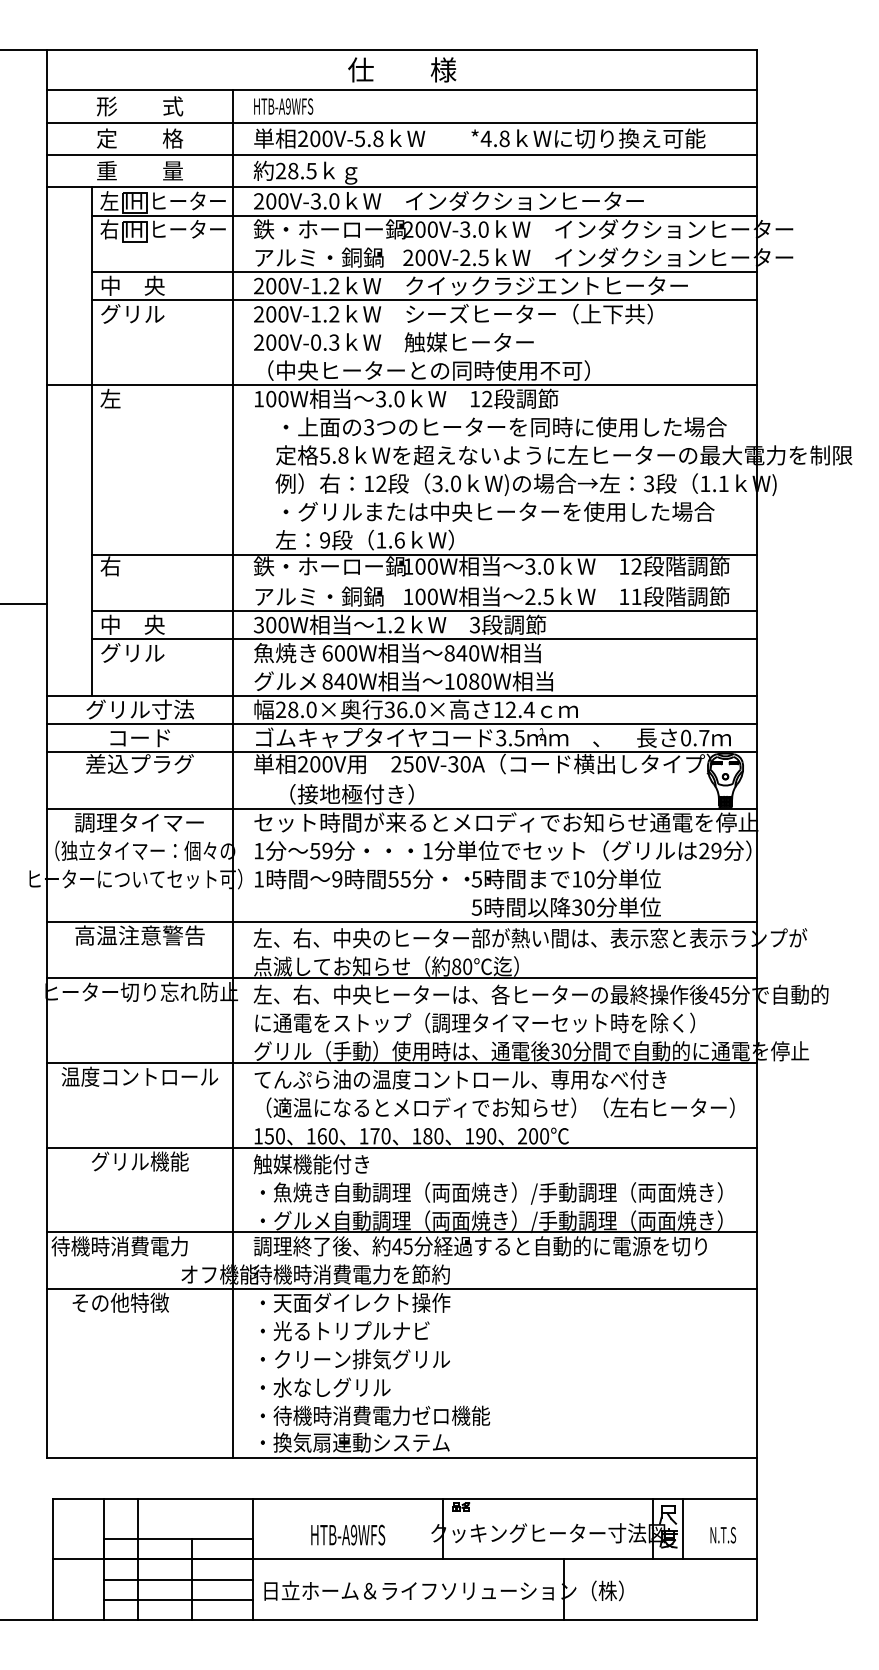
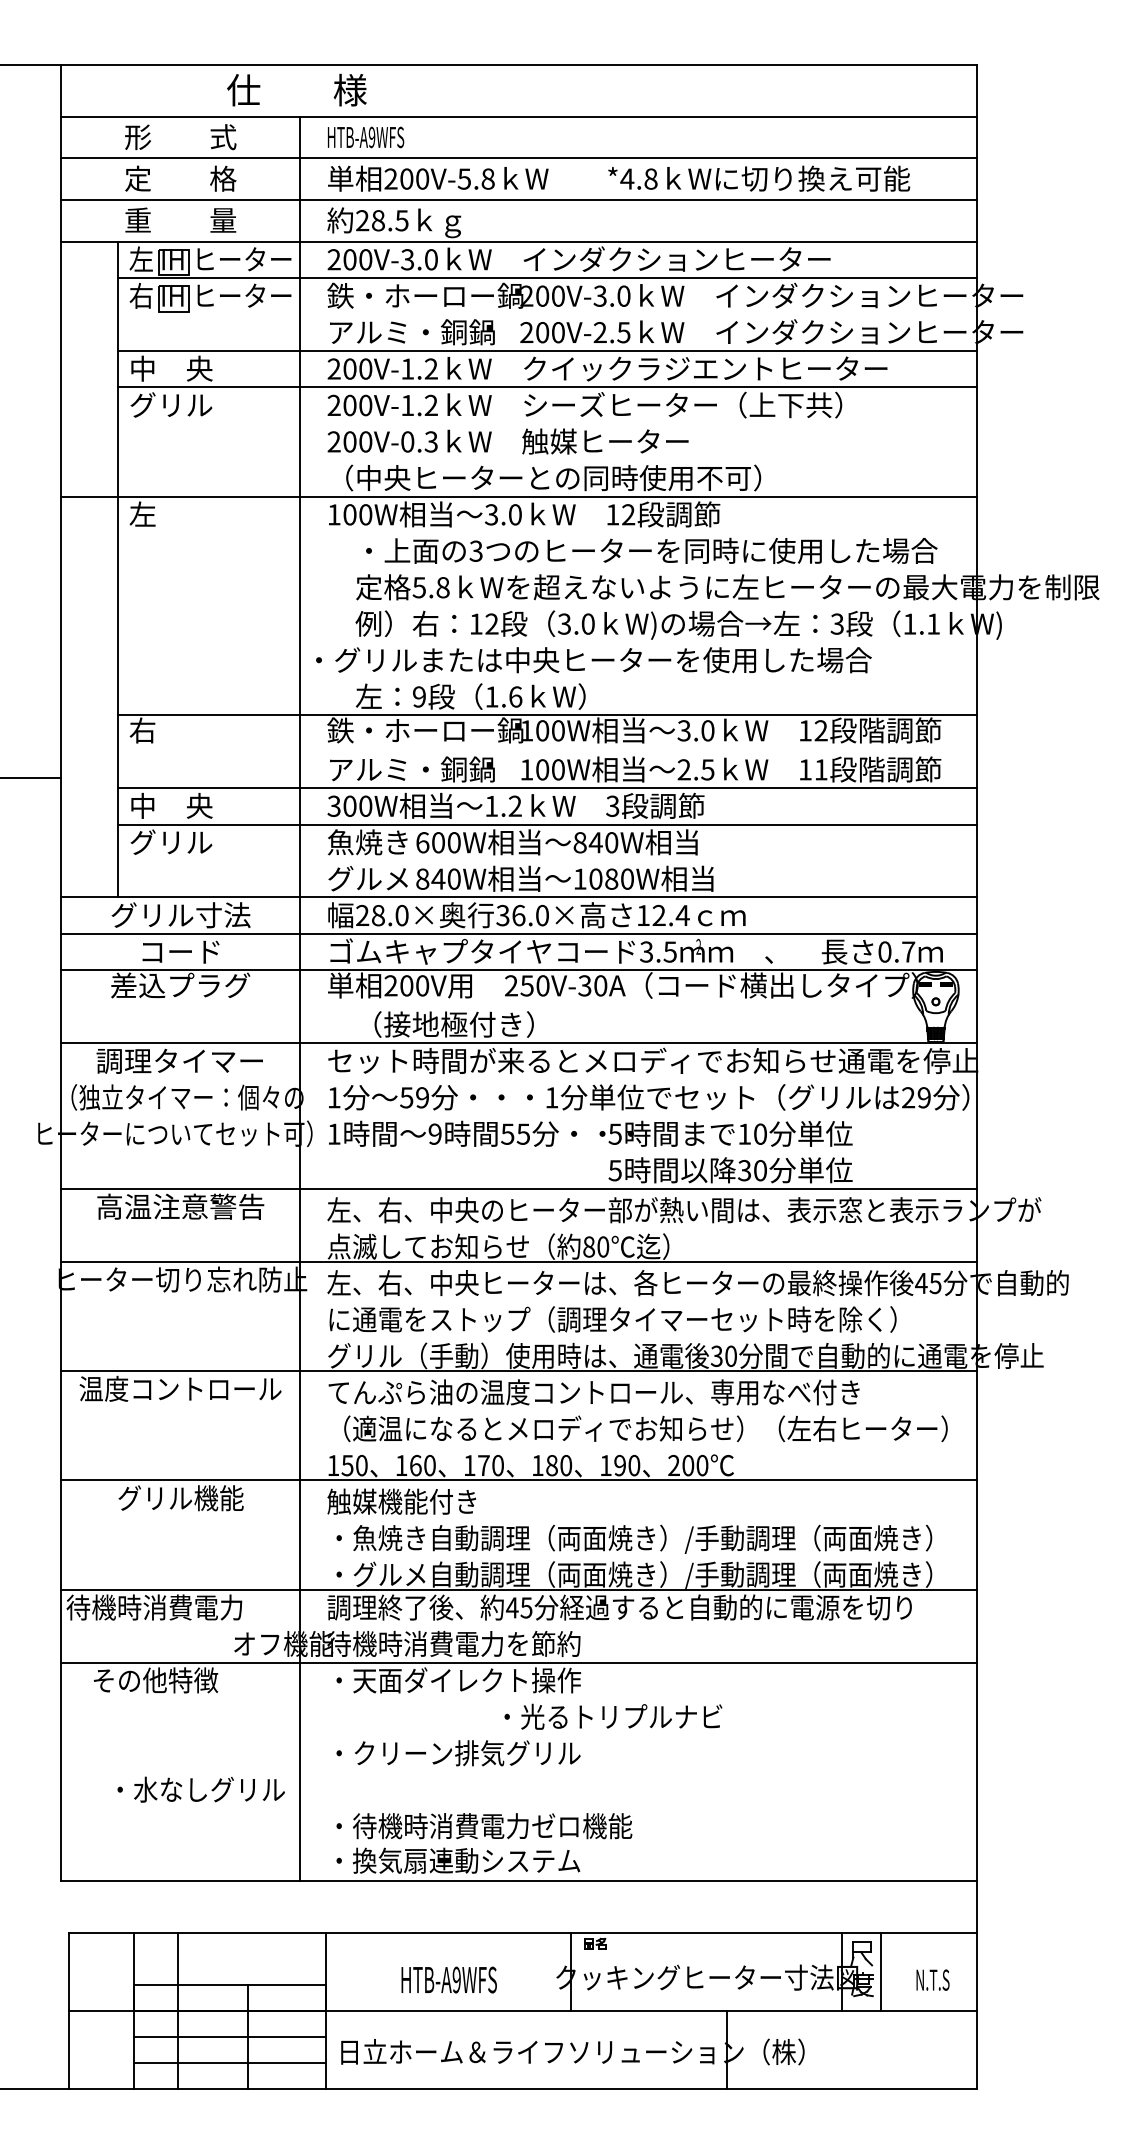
text: (401, 69) -> (296, 89), moved
text: (498, 512) -> (593, 660), moved
text: (345, 1330) -> (613, 1716), moved
text: (325, 1387) -> (200, 1789), moved

